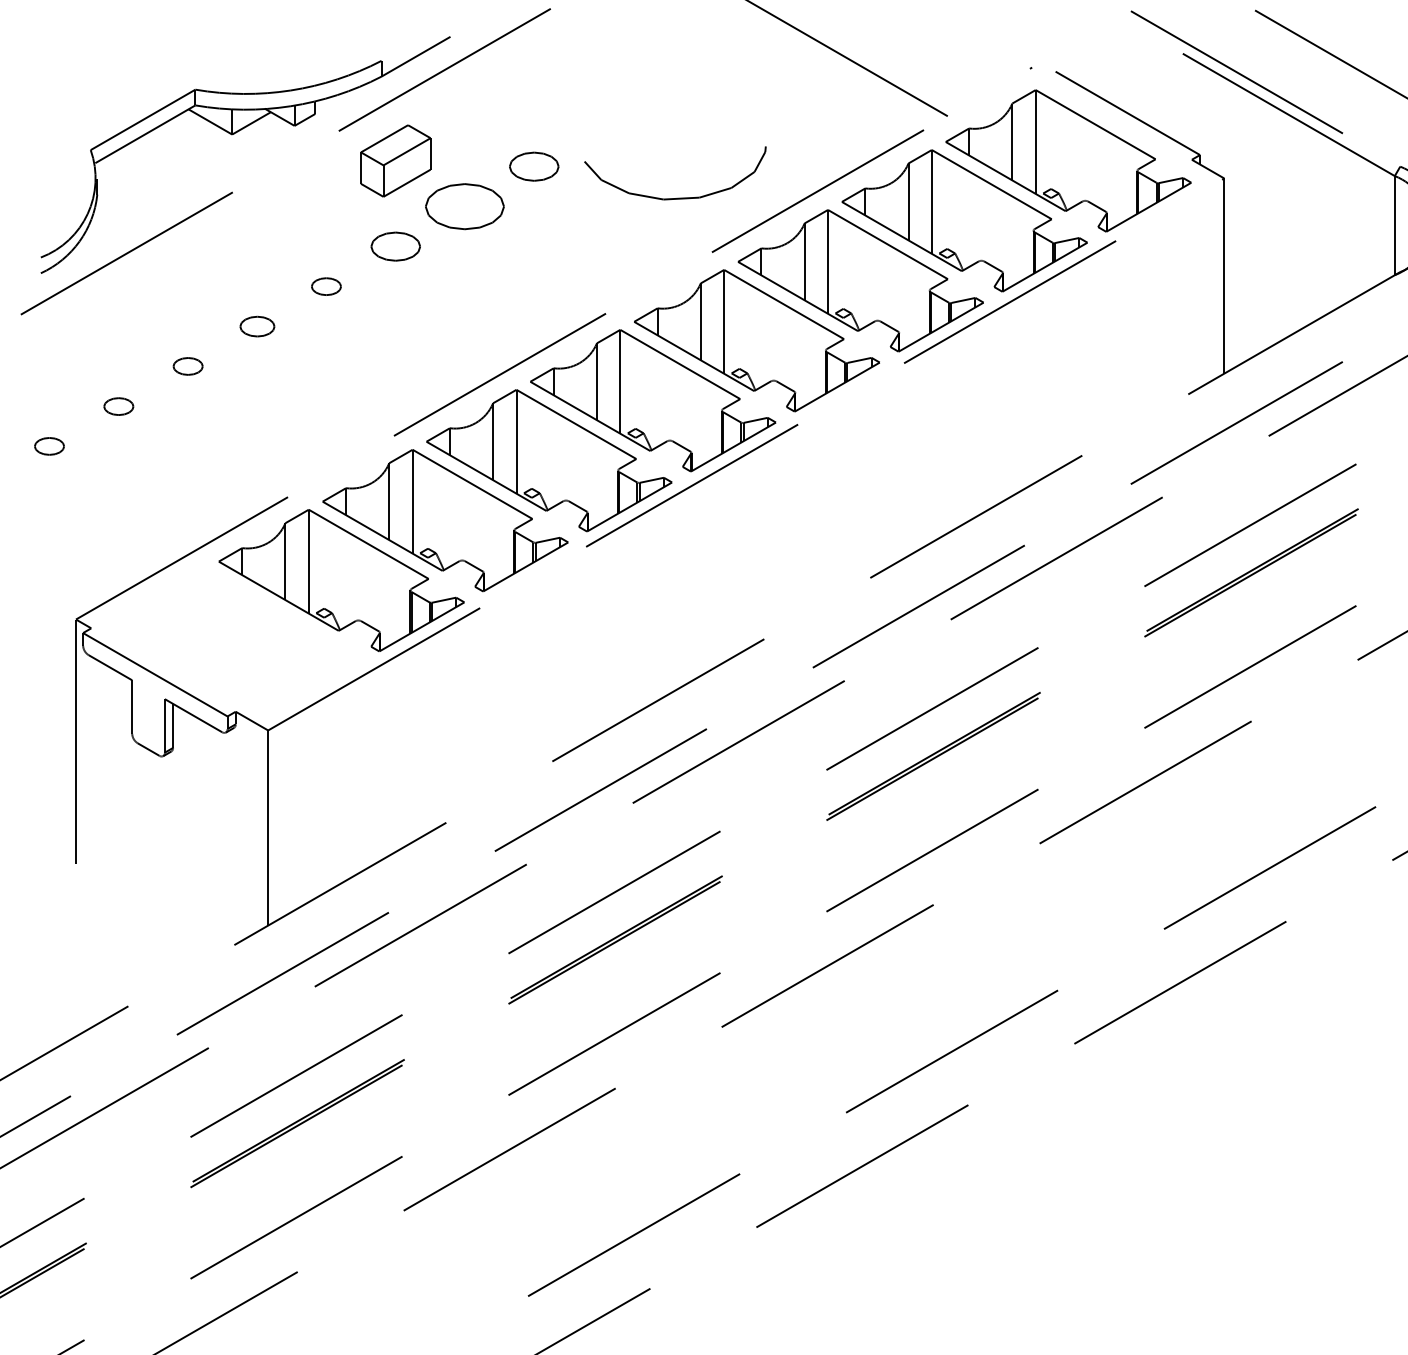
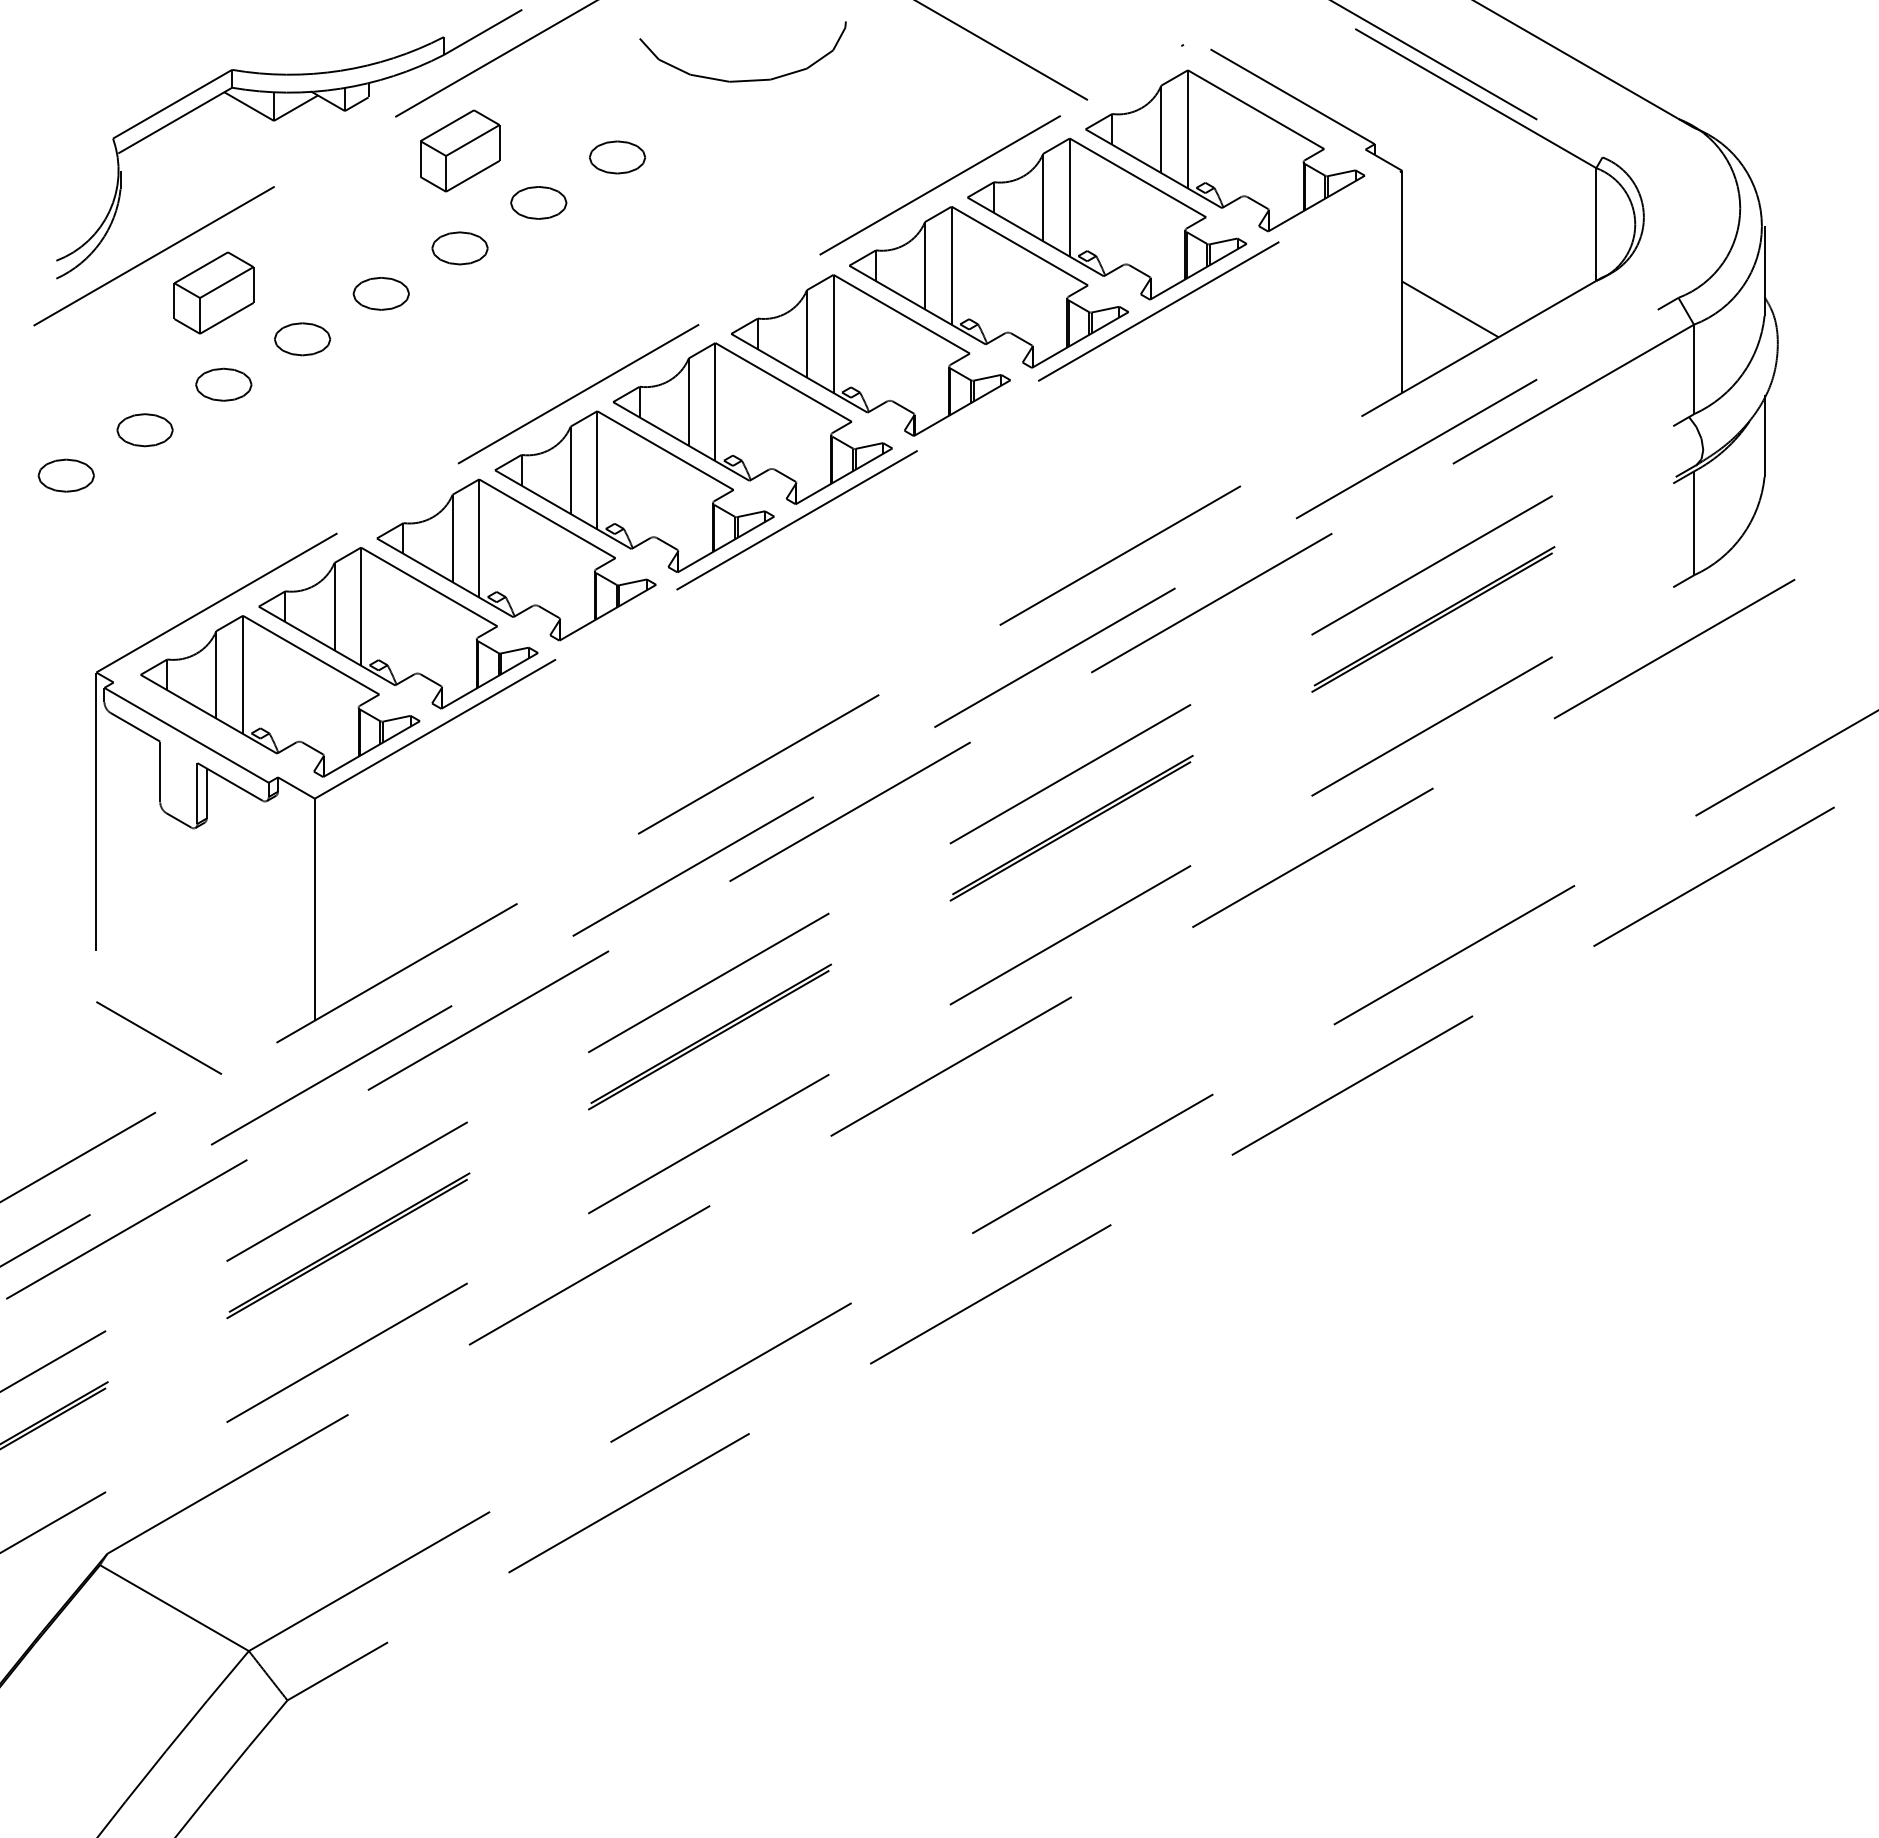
curve: (680, 197) -> (748, 79), moved
part: (464, 206) -> (538, 202), size x0.62
part: (179, 285) -> (213, 292), added
part: (325, 286) -> (380, 293), size x1.67
line: (1266, 300) -> (1450, 309), added
part: (257, 326) -> (302, 339), size x1.43
part: (187, 366) -> (223, 384), size x1.67
part: (118, 406) -> (144, 430), size x1.67
part: (48, 446) -> (65, 475), size x1.67
part: (237, 640) -> (280, 696), added
line: (130, 940) -> (158, 1037), added

